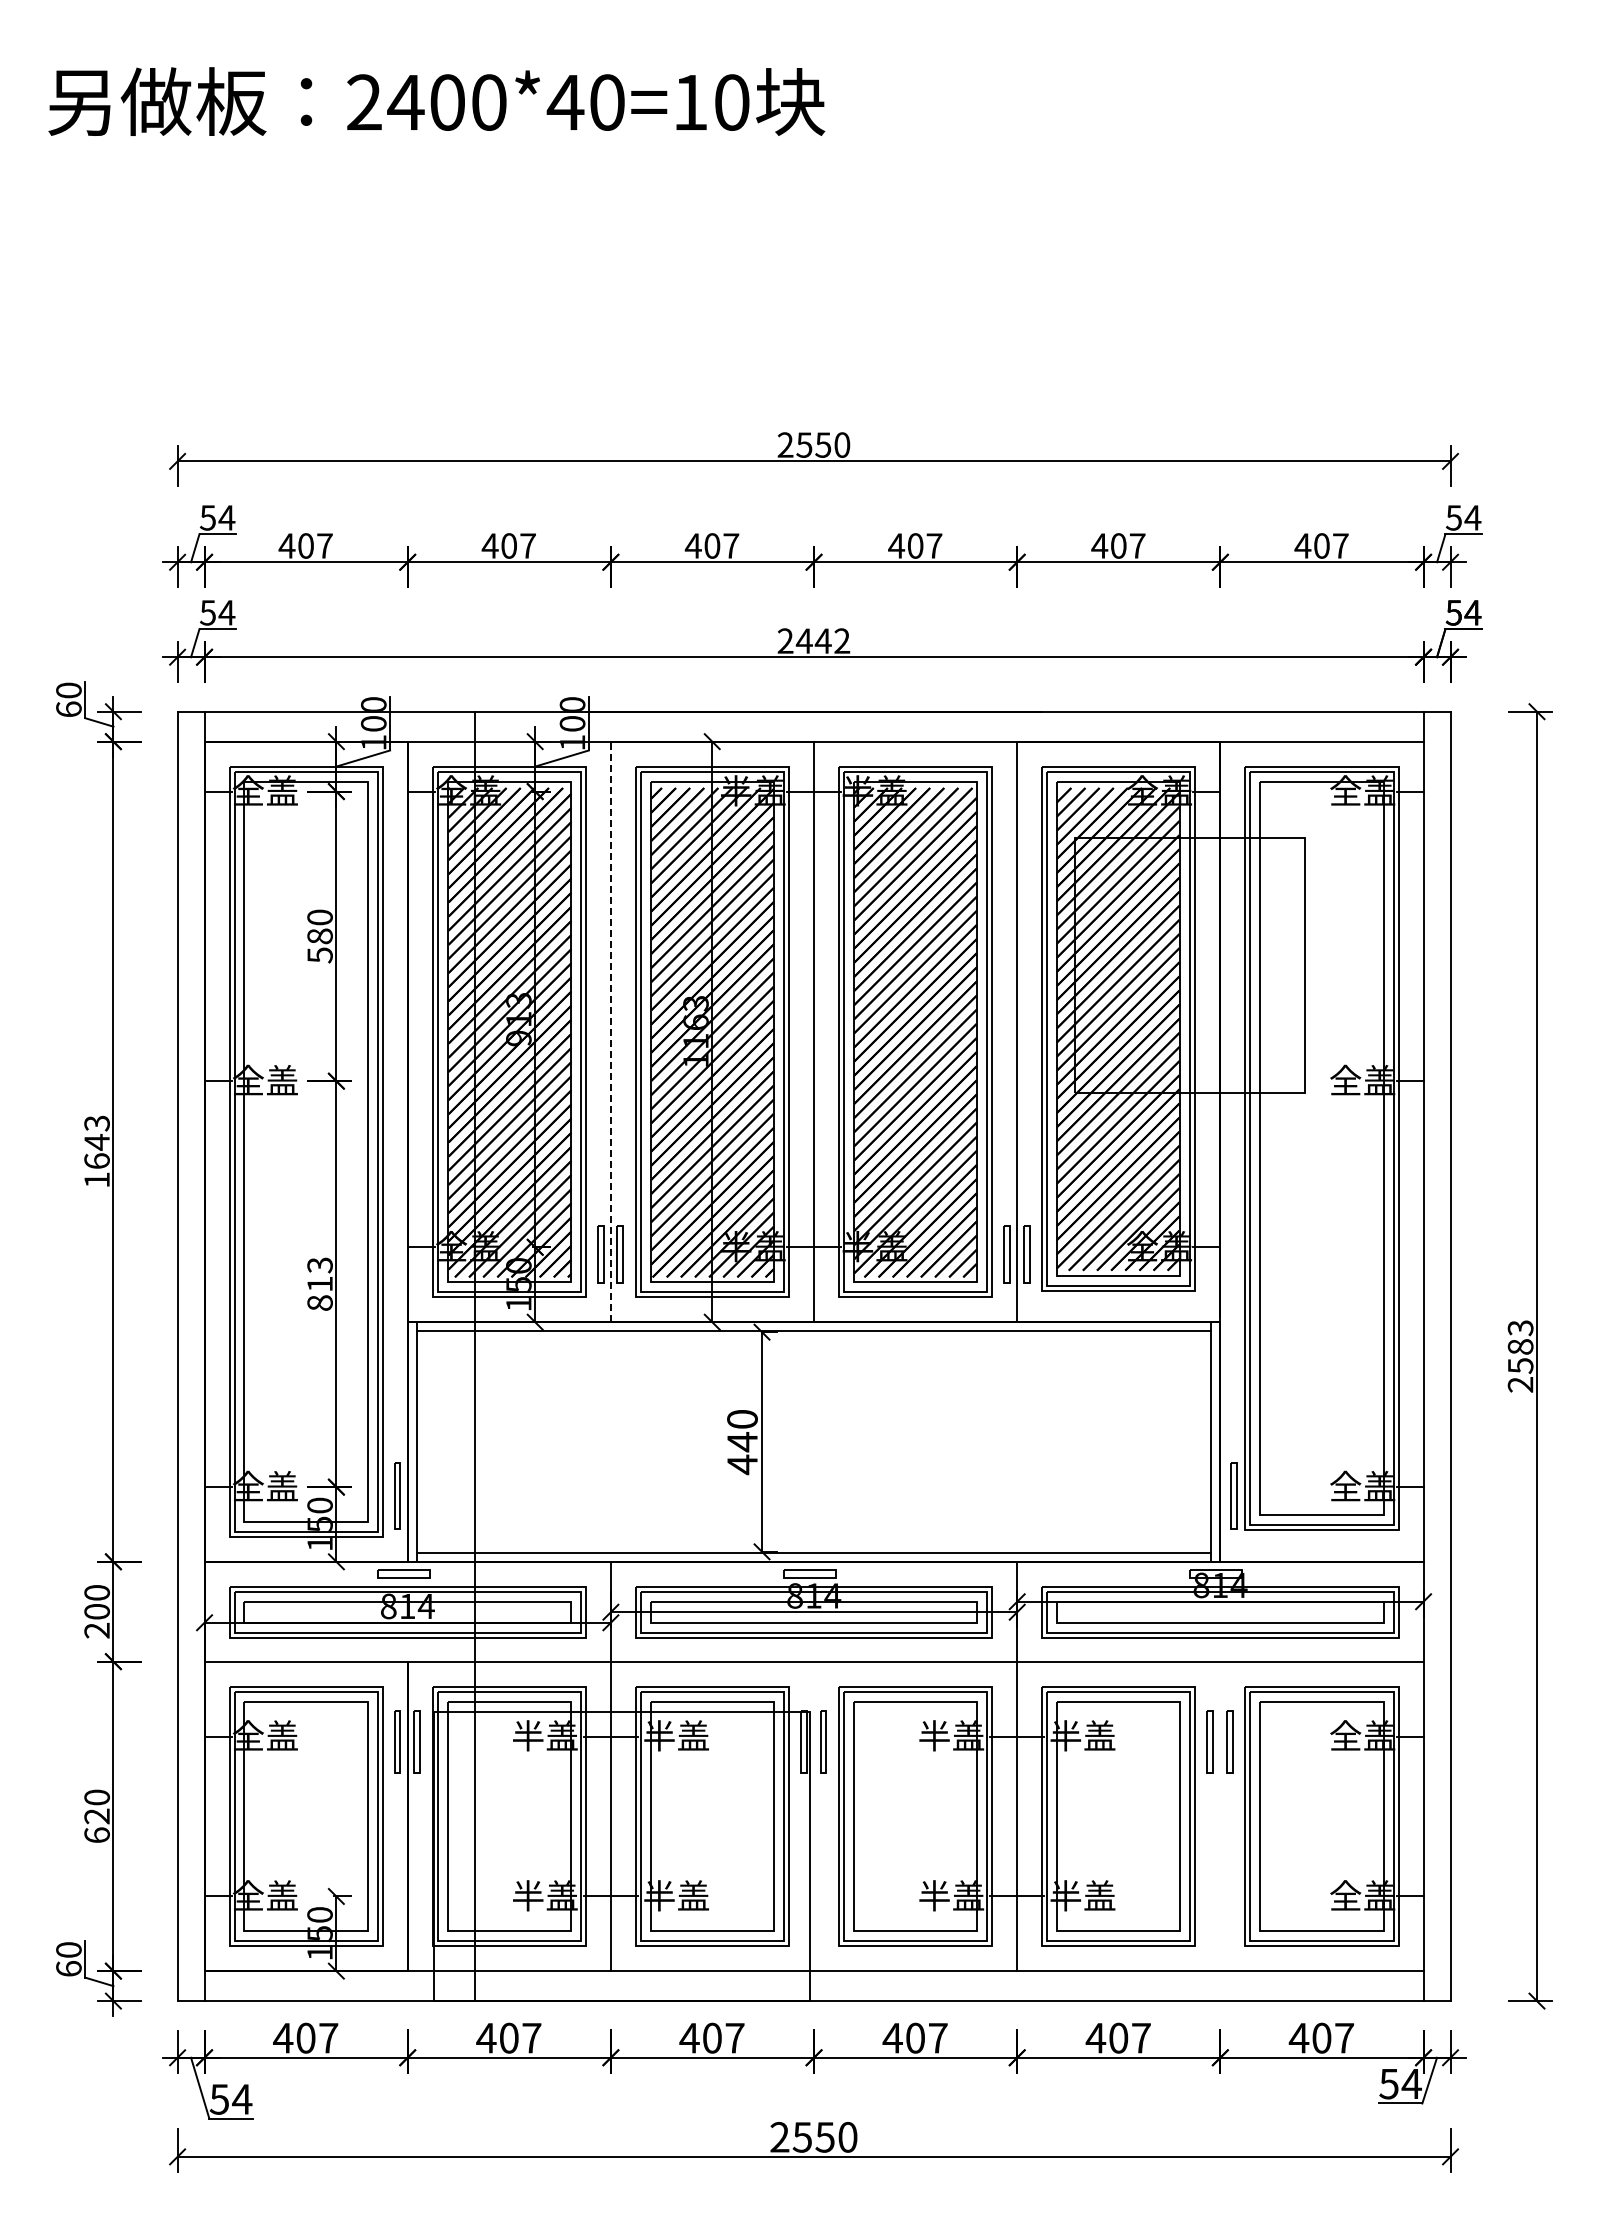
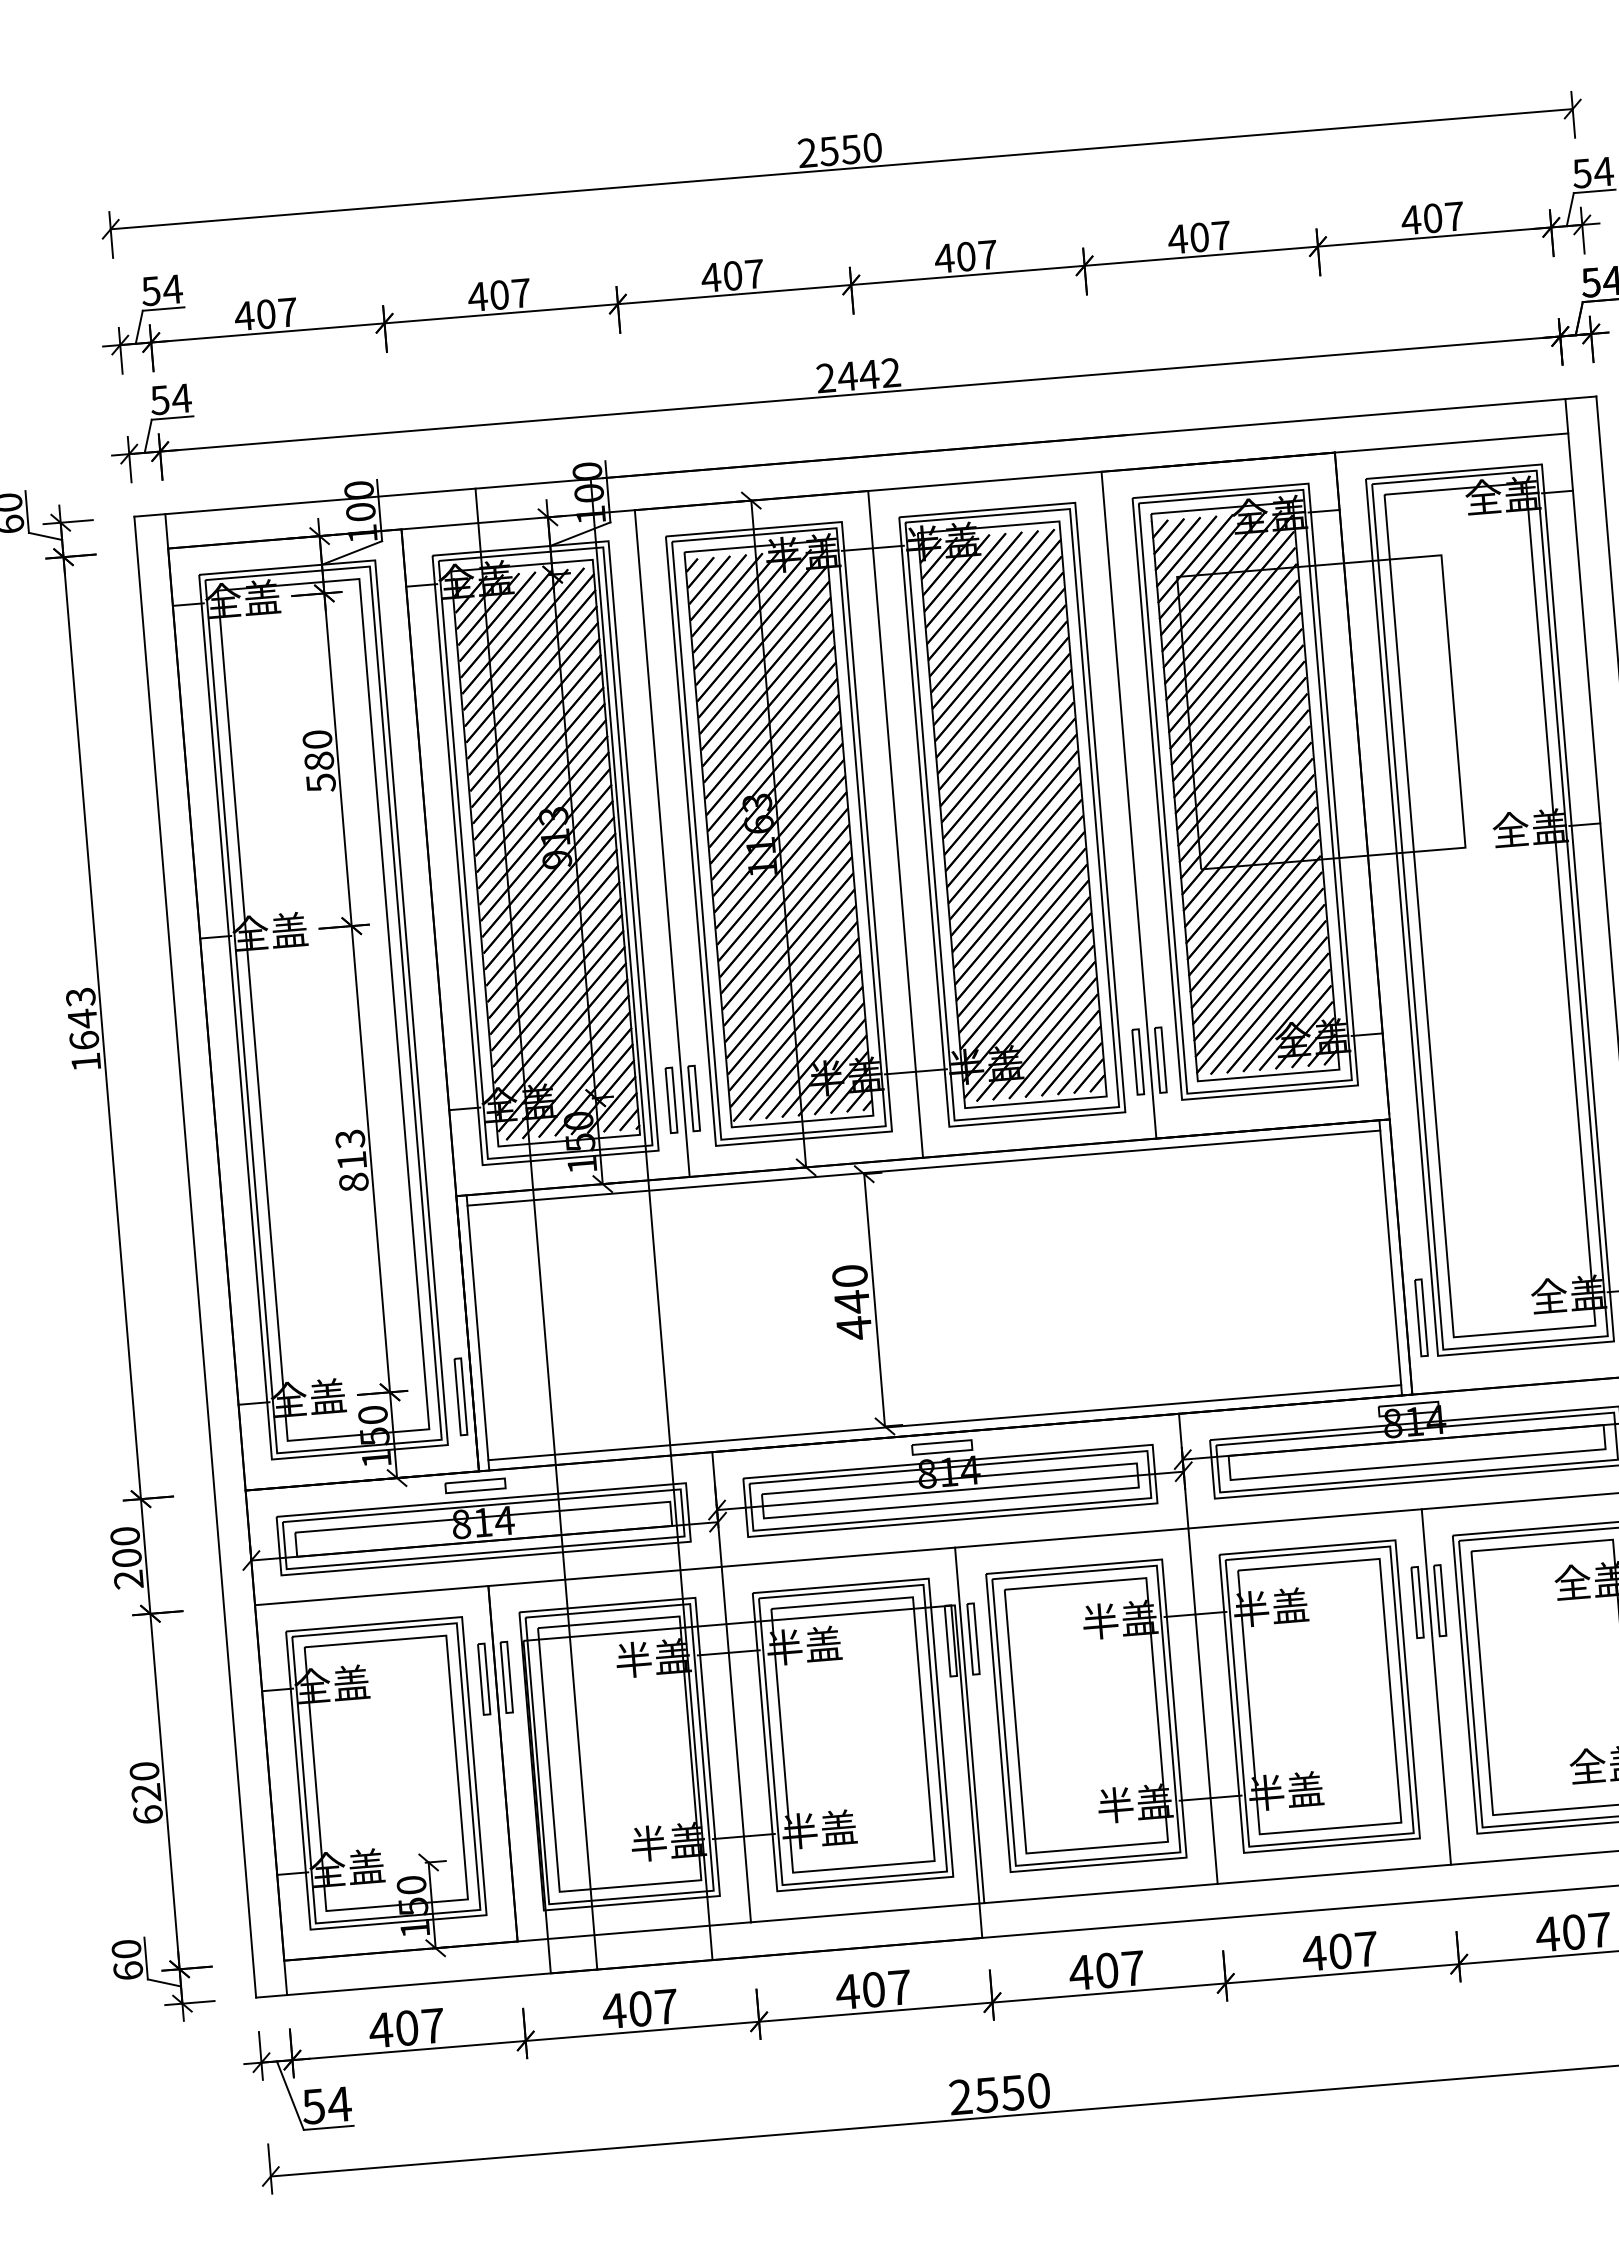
line: (610, 1031) -> (661, 843), dashed -> solid
line: (574, 1356) -> (651, 1219), added
line: (814, 1816) -> (970, 1725), added
line: (1220, 1816) -> (1436, 1687), added

